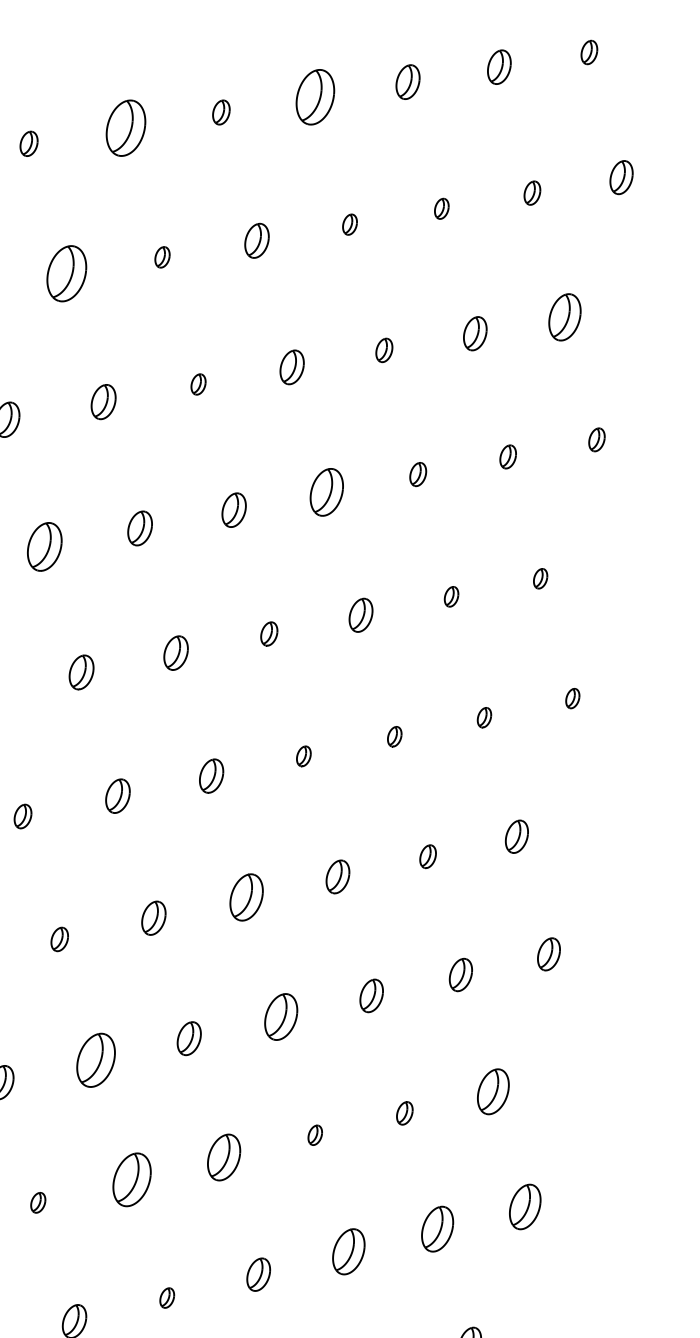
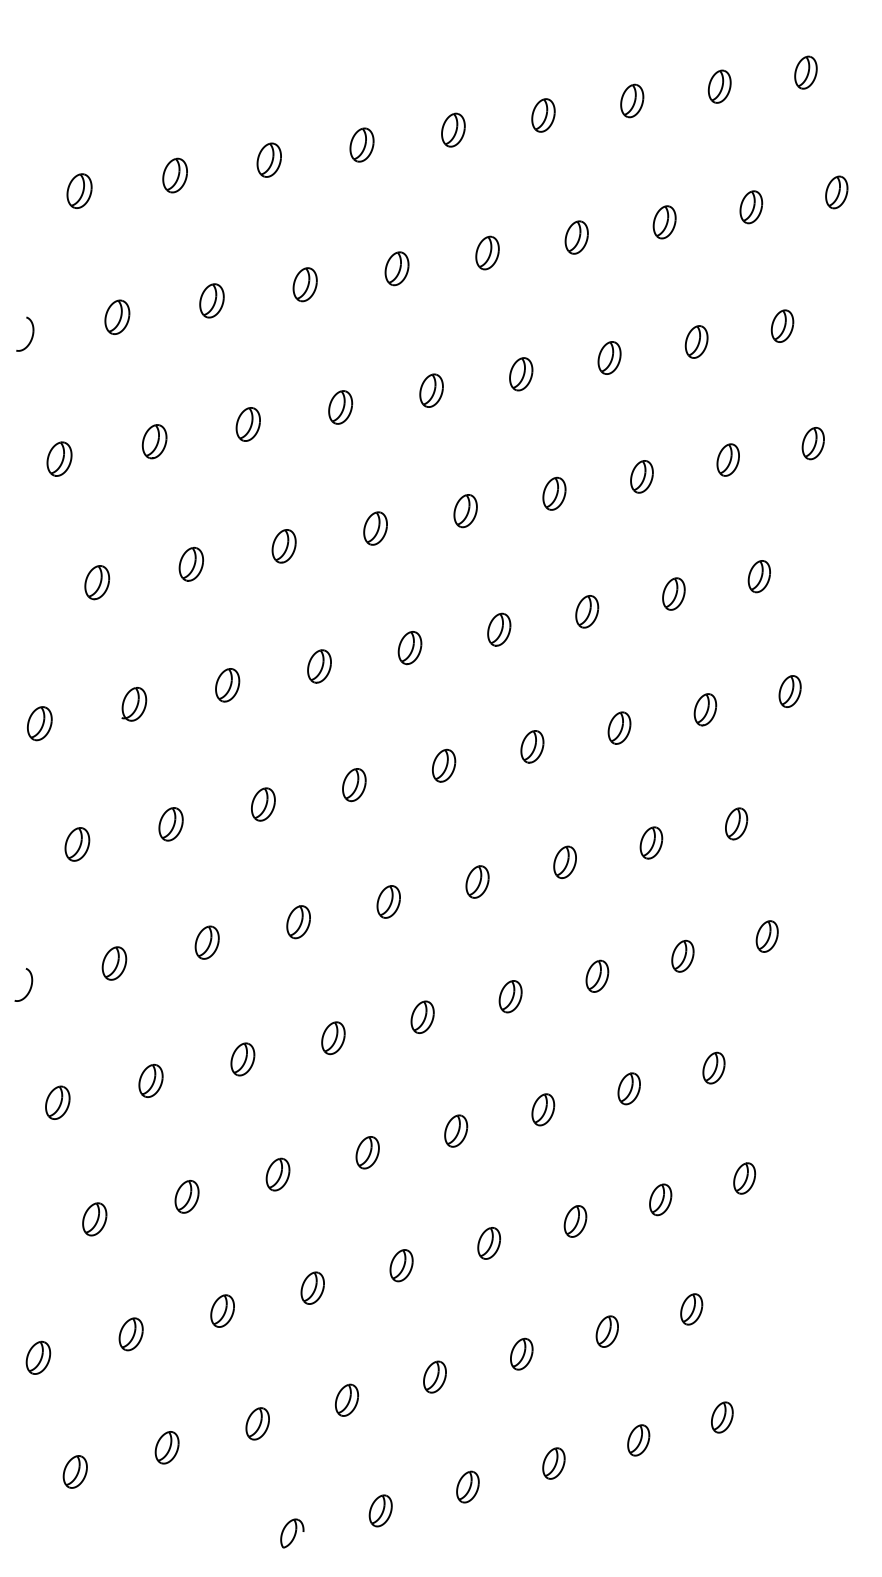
part: (588, 52) -> (805, 72), size x1.43
part: (315, 97) -> (543, 115), size x0.62
part: (221, 111) -> (453, 129), size x1.43
part: (125, 127) -> (361, 144), size x0.62
part: (28, 143) -> (268, 159), size x1.43
part: (532, 193) -> (751, 207), size x1.43
part: (441, 208) -> (664, 222), size x1.67
part: (349, 224) -> (576, 237), size x1.67
part: (161, 256) -> (396, 268), size x1.67
part: (65, 273) -> (304, 284), size x0.62
part: (564, 316) -> (782, 325), size x0.71
part: (384, 349) -> (609, 357), size x1.43
part: (198, 384) -> (431, 390), size x1.67
part: (596, 439) -> (812, 443), size x1.43
part: (507, 456) -> (727, 459), size x1.43
part: (417, 474) -> (641, 476), size x1.43
part: (326, 491) -> (554, 493), size x0.71
part: (43, 547) -> (283, 546), size x0.71
part: (539, 578) -> (758, 576), size x1.67
part: (451, 596) -> (673, 593), size x1.67
part: (269, 633) -> (499, 629), size x1.43
part: (572, 698) -> (789, 691), size x1.67
part: (484, 717) -> (705, 709), size x1.67
part: (394, 736) -> (619, 727), size x1.67
part: (303, 755) -> (532, 746), size x1.67
part: (23, 816) -> (263, 804), size x1.43
part: (428, 856) -> (651, 842), size x1.43
part: (246, 896) -> (477, 881), size x0.71
part: (59, 939) -> (298, 922), size x1.43
part: (280, 1016) -> (510, 996), size x0.71
part: (96, 1060) -> (333, 1038), size x0.62
part: (492, 1091) -> (713, 1067), size x0.71
part: (404, 1112) -> (628, 1088), size x1.43
part: (315, 1134) -> (543, 1109), size x1.67
part: (224, 1156) -> (456, 1130), size x0.71
part: (131, 1179) -> (367, 1152), size x0.62
part: (37, 1202) -> (277, 1174), size x1.67
part: (525, 1206) -> (744, 1178), size x0.71
part: (437, 1228) -> (660, 1199), size x0.71
part: (348, 1251) -> (575, 1221), size x0.71
part: (167, 1297) -> (401, 1265), size x1.67

